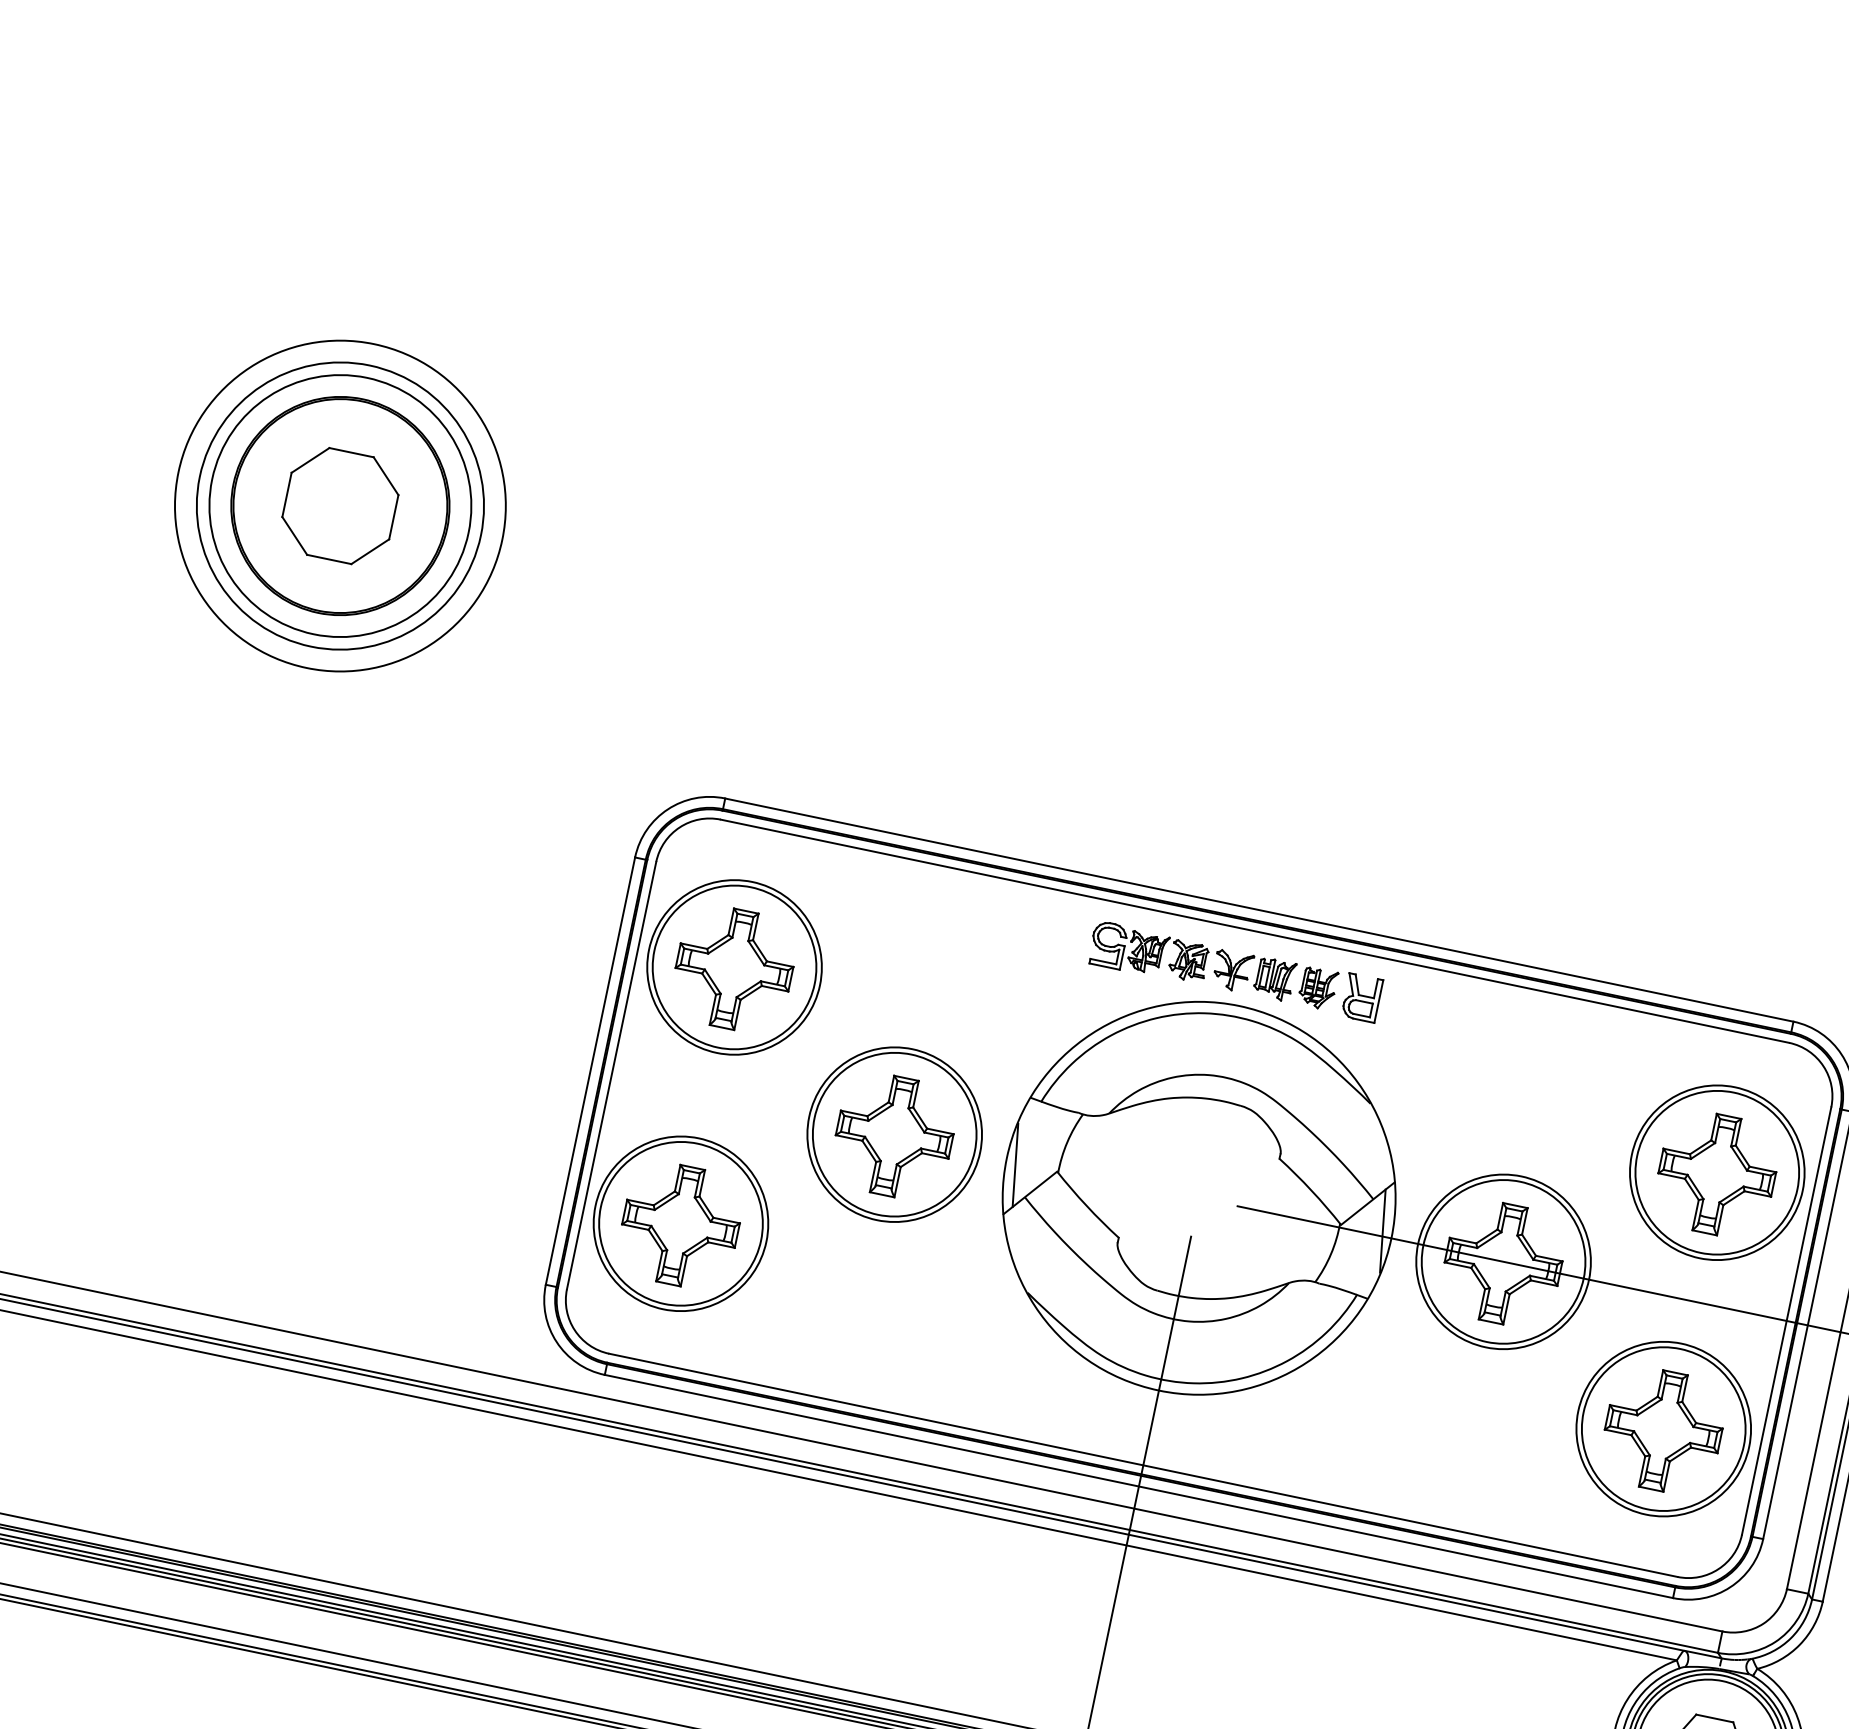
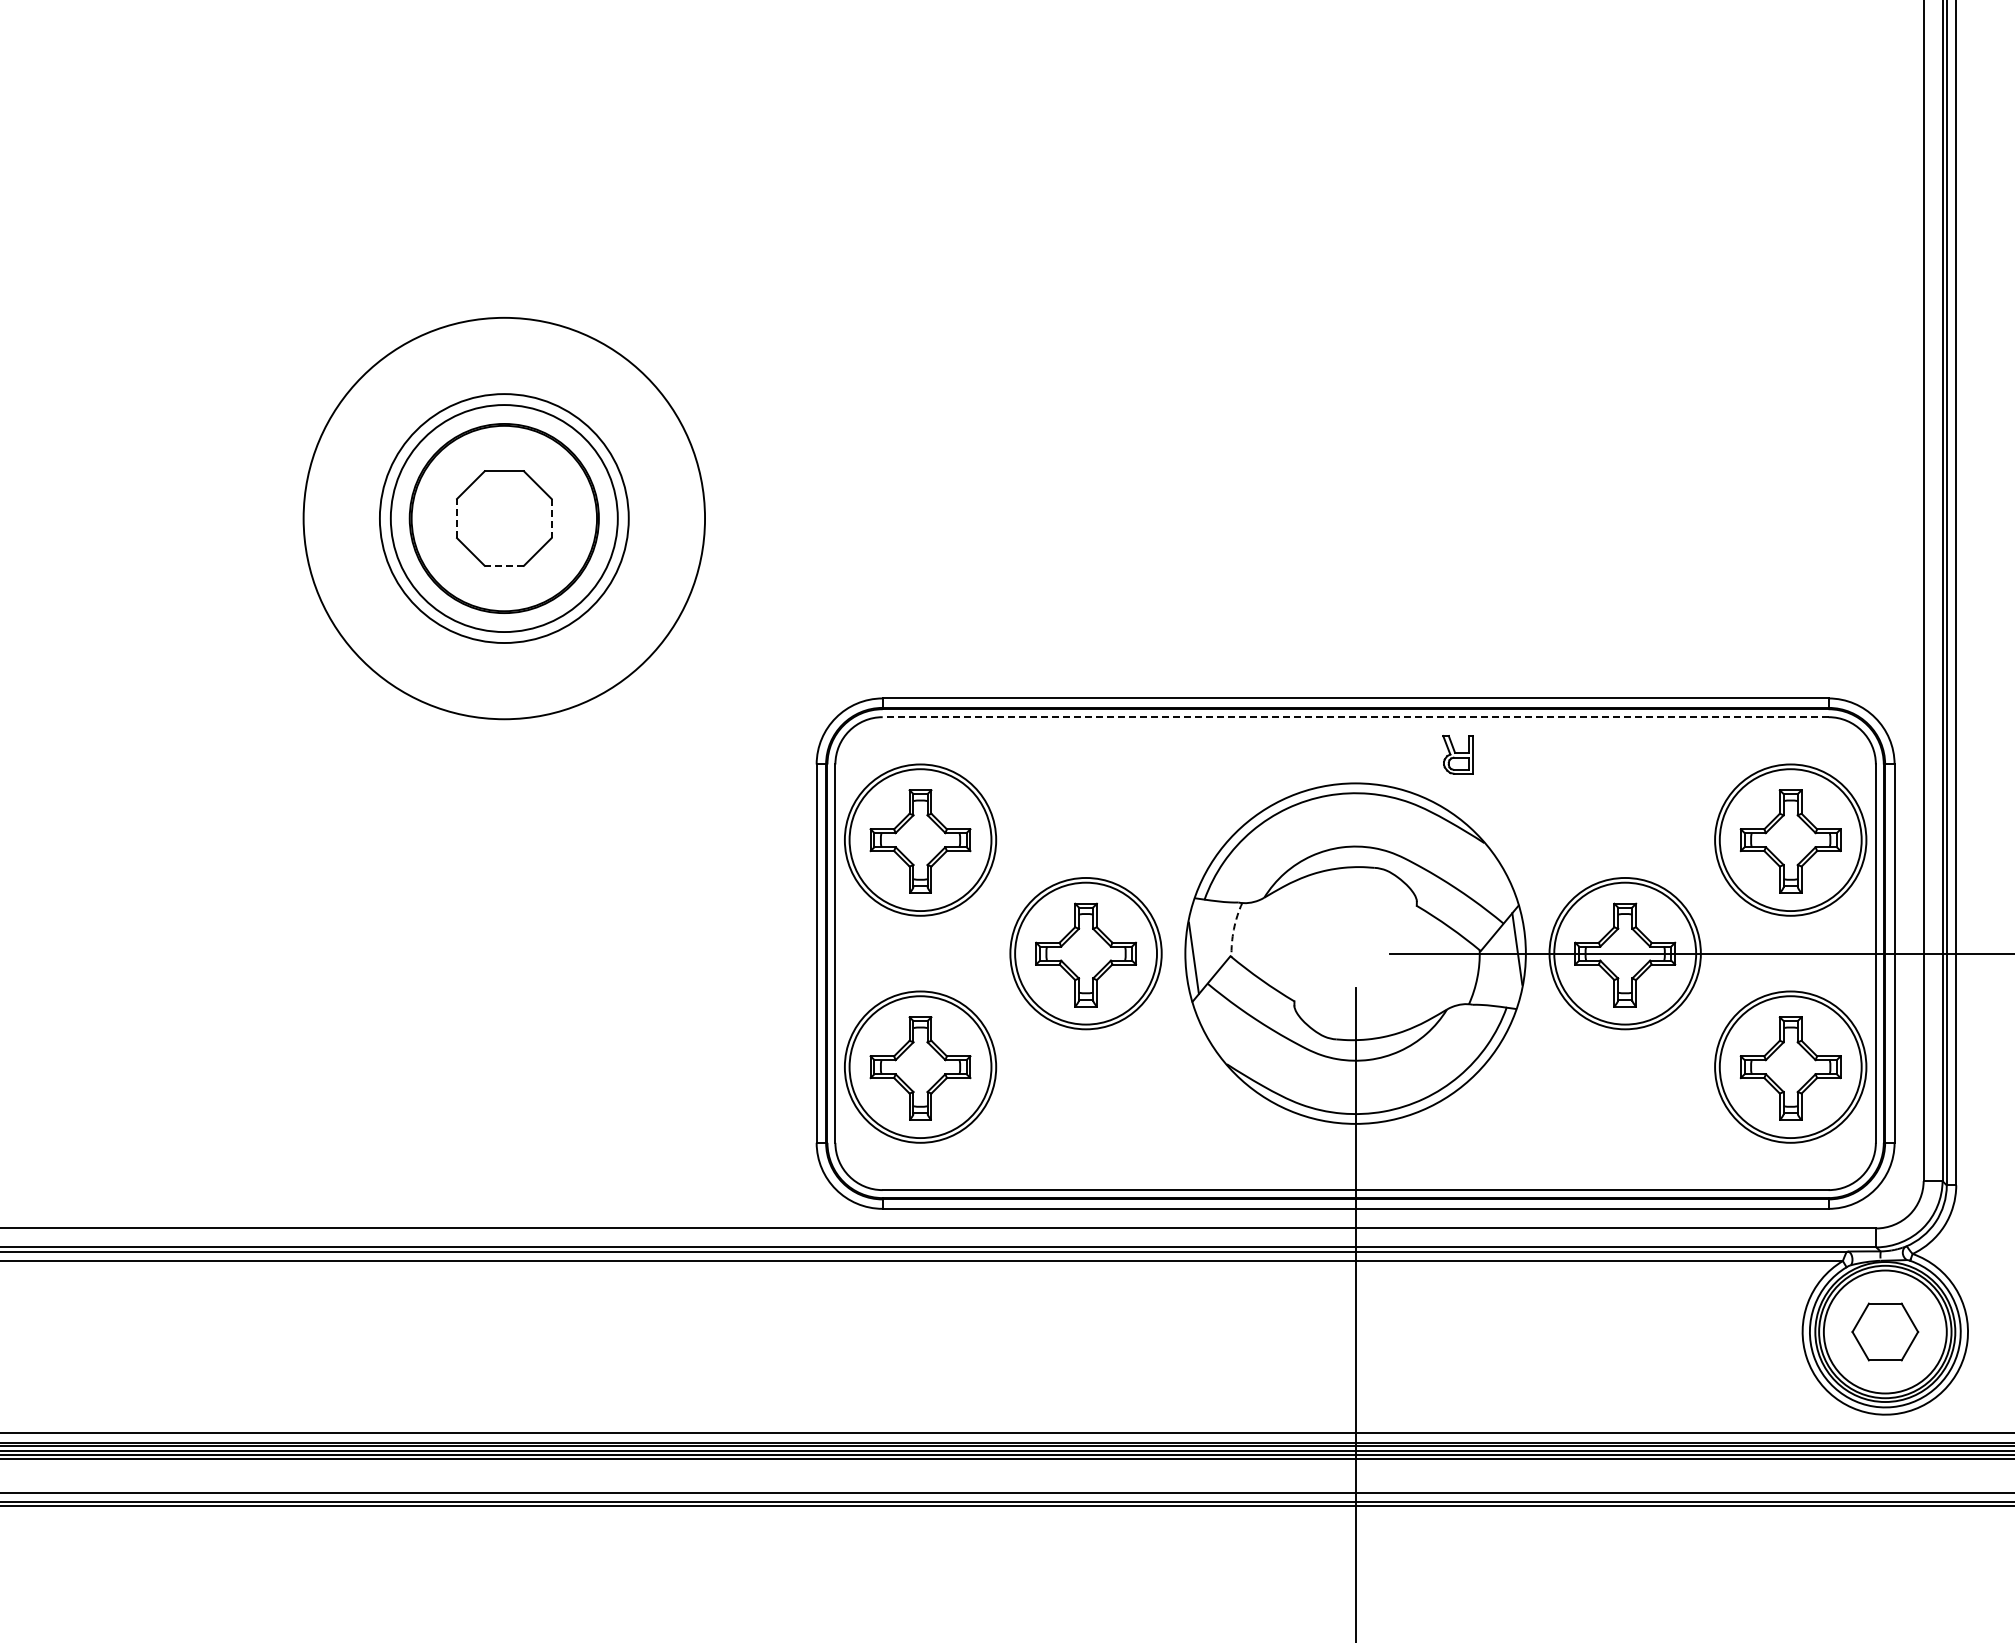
line: (287, 494) -> (457, 518), solid -> dashed
circle: (339, 505) -> (503, 518), size x1.4
line: (393, 517) -> (551, 518), solid -> dashed
line: (329, 559) -> (504, 565), solid -> dashed
line: (1254, 931) -> (1355, 717), solid -> dashed
part: (1213, 966) -> (1326, 754), removed
arc: (1066, 1142) -> (1233, 929), solid -> dashed

